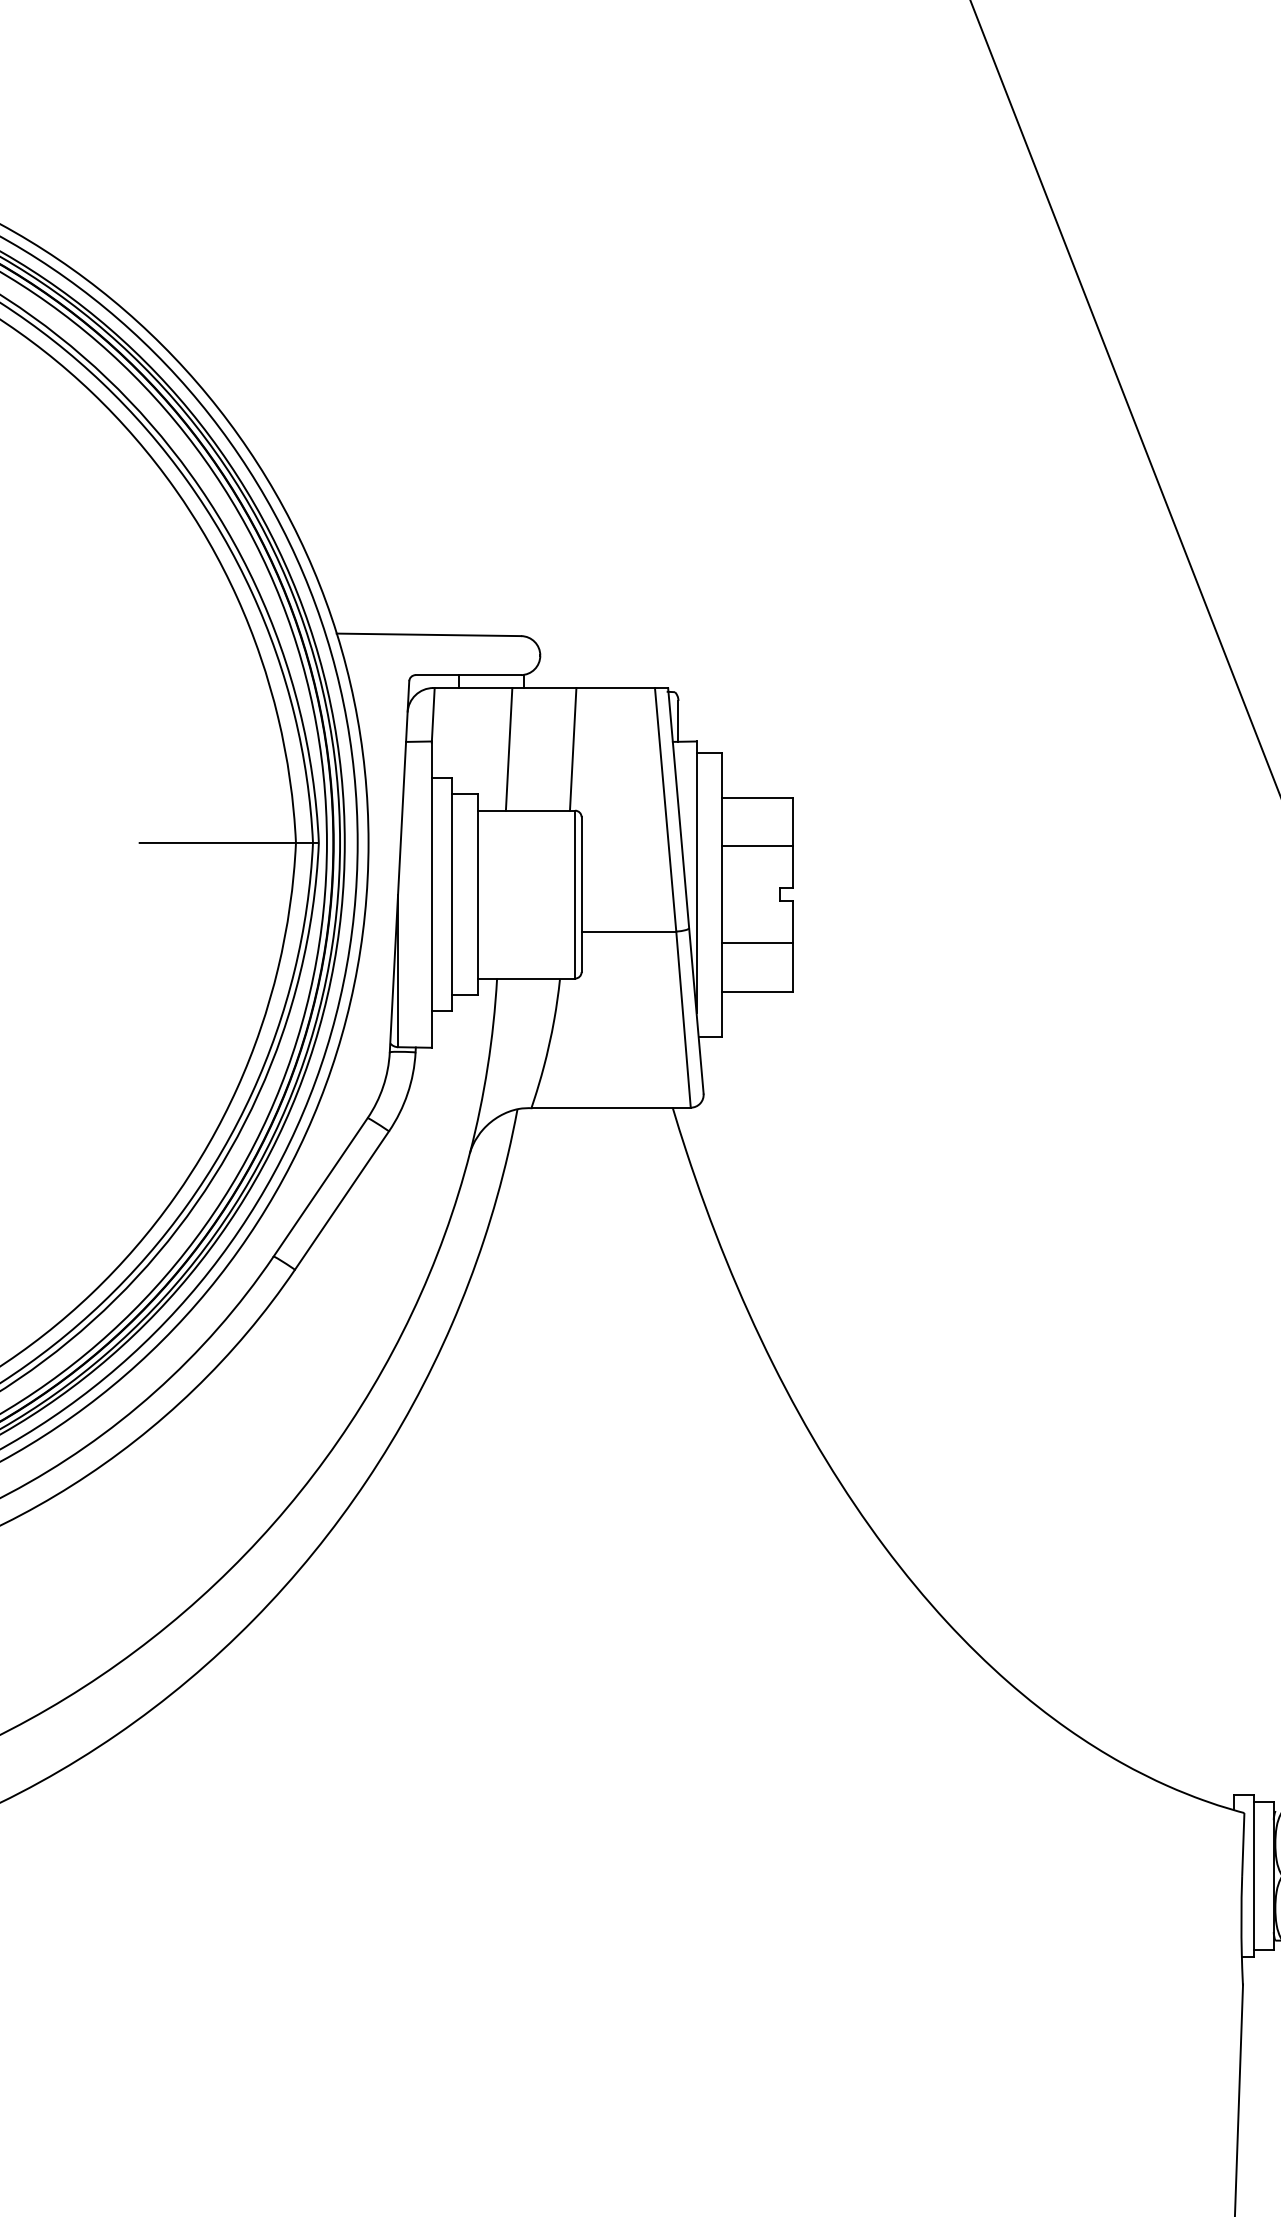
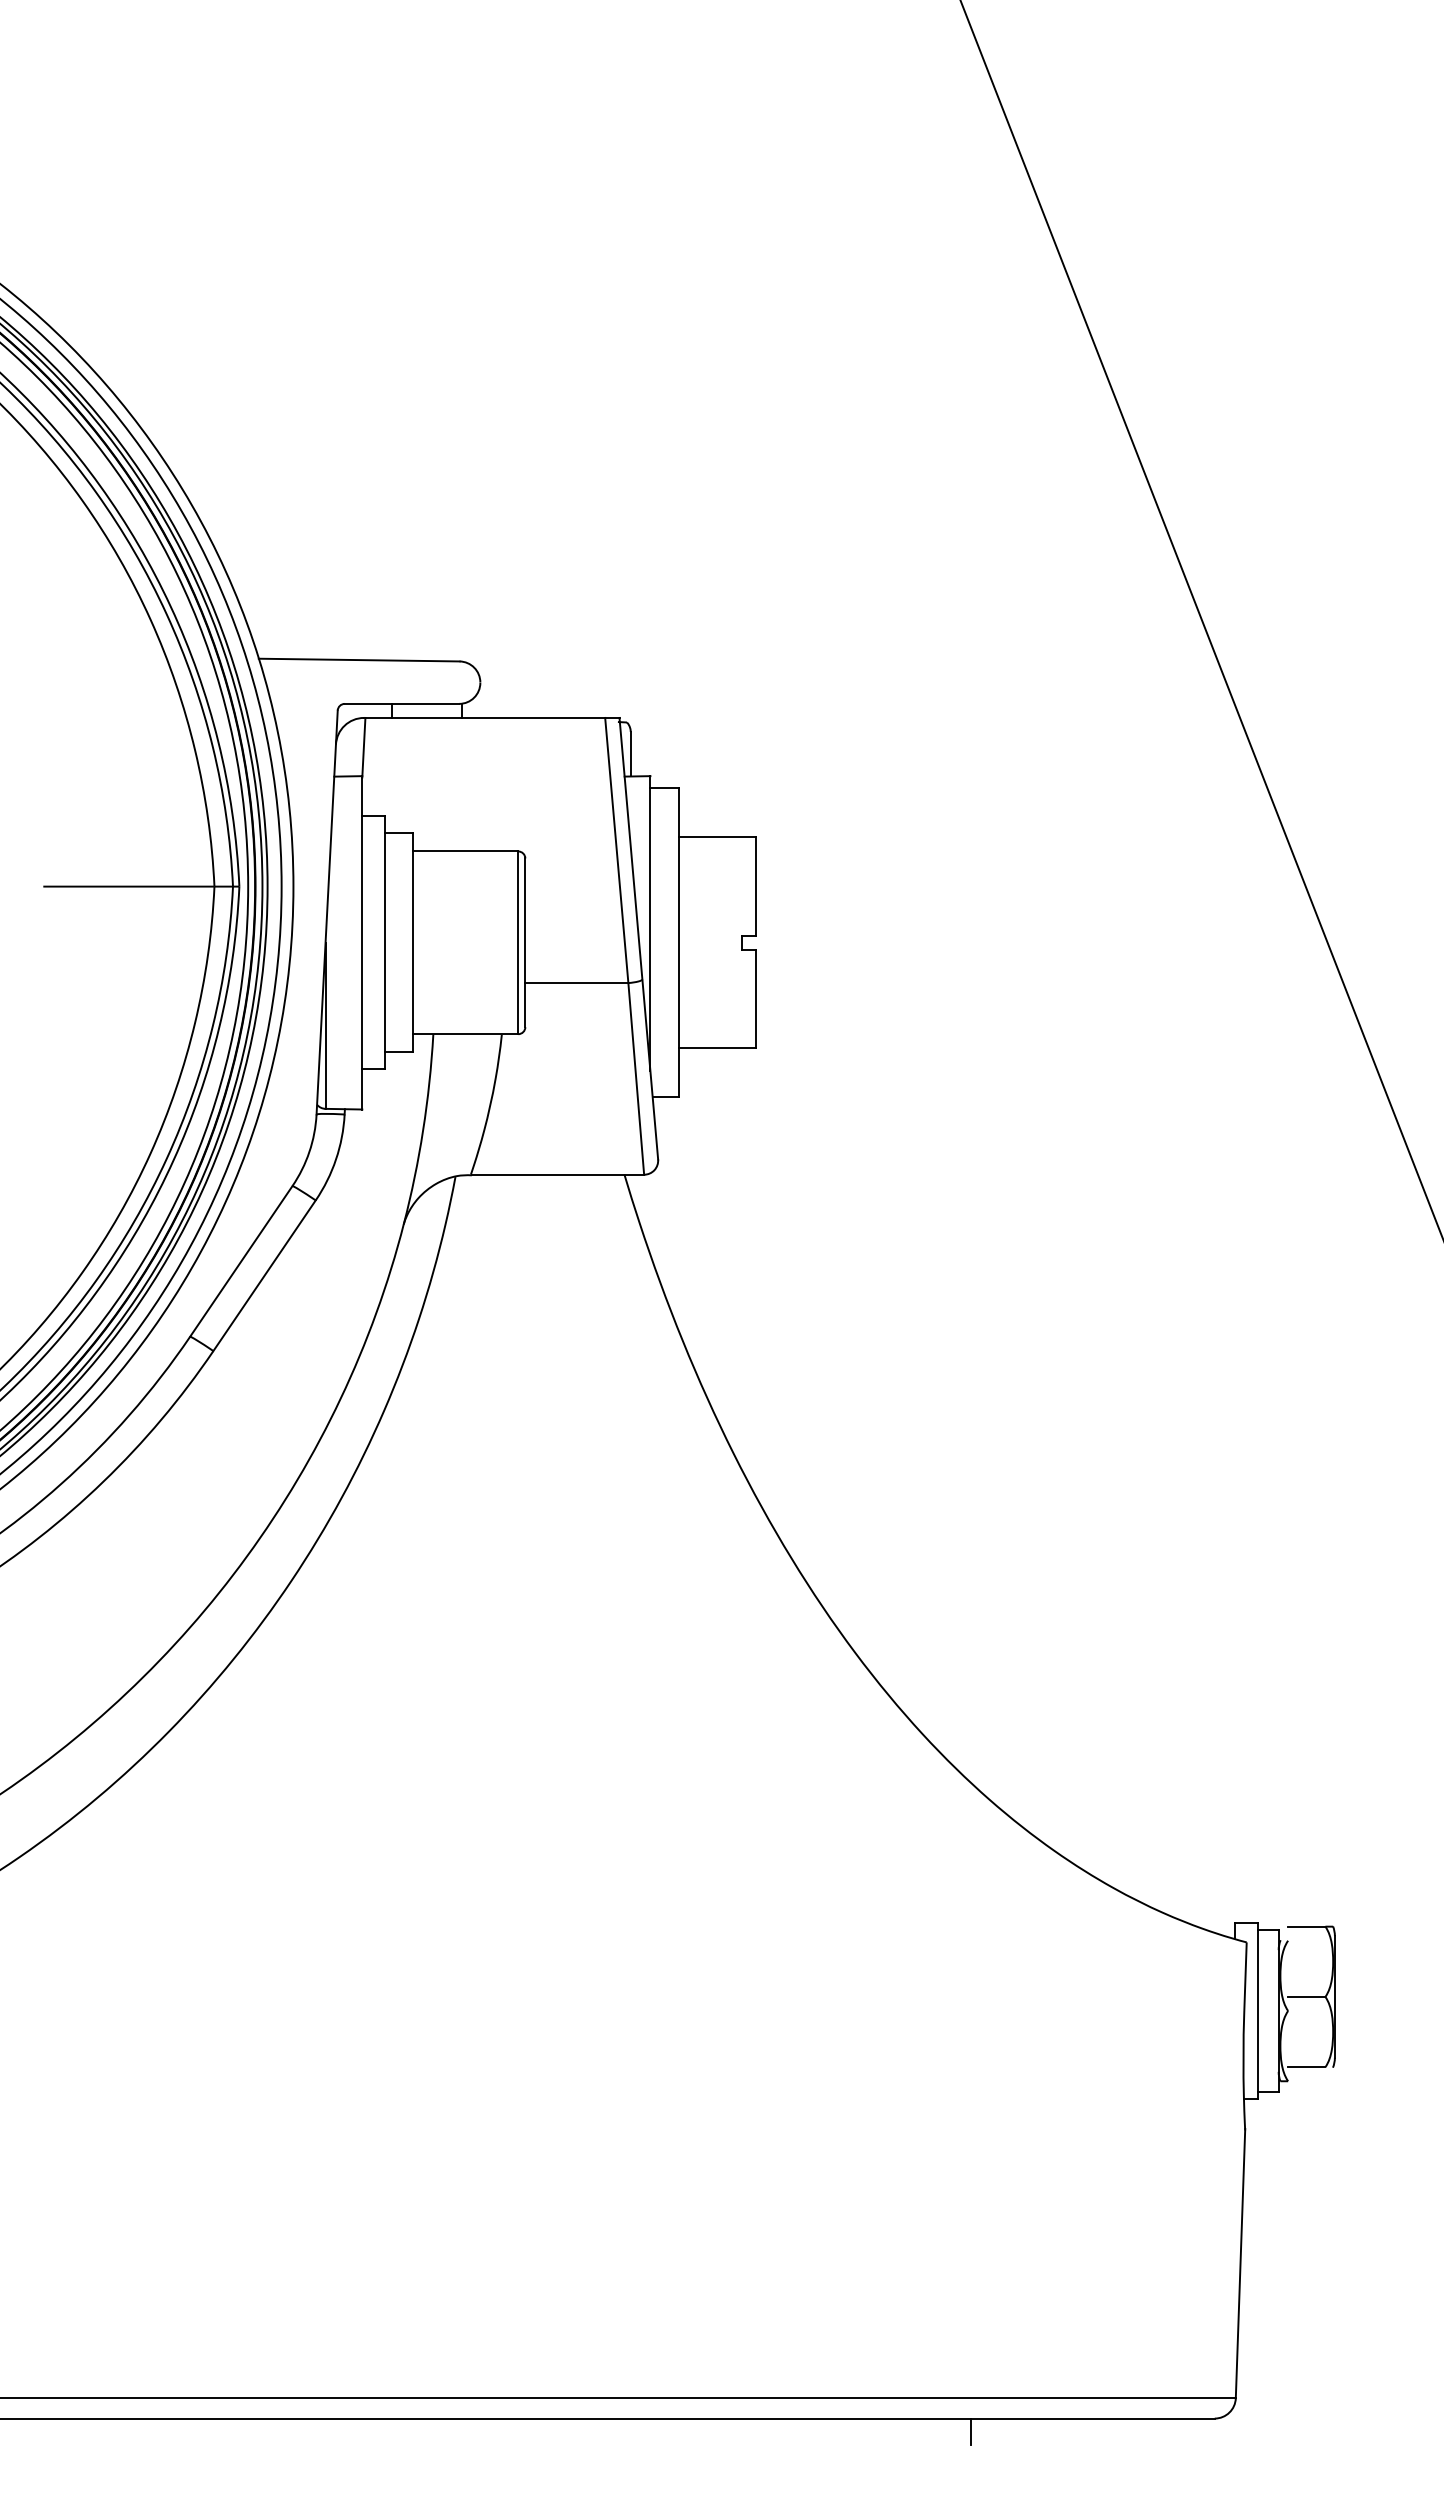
line: (508, 749) -> (445, 784), removed
line: (572, 749) -> (515, 784), removed
line: (757, 846) -> (716, 890), removed
line: (757, 943) -> (716, 995), removed

